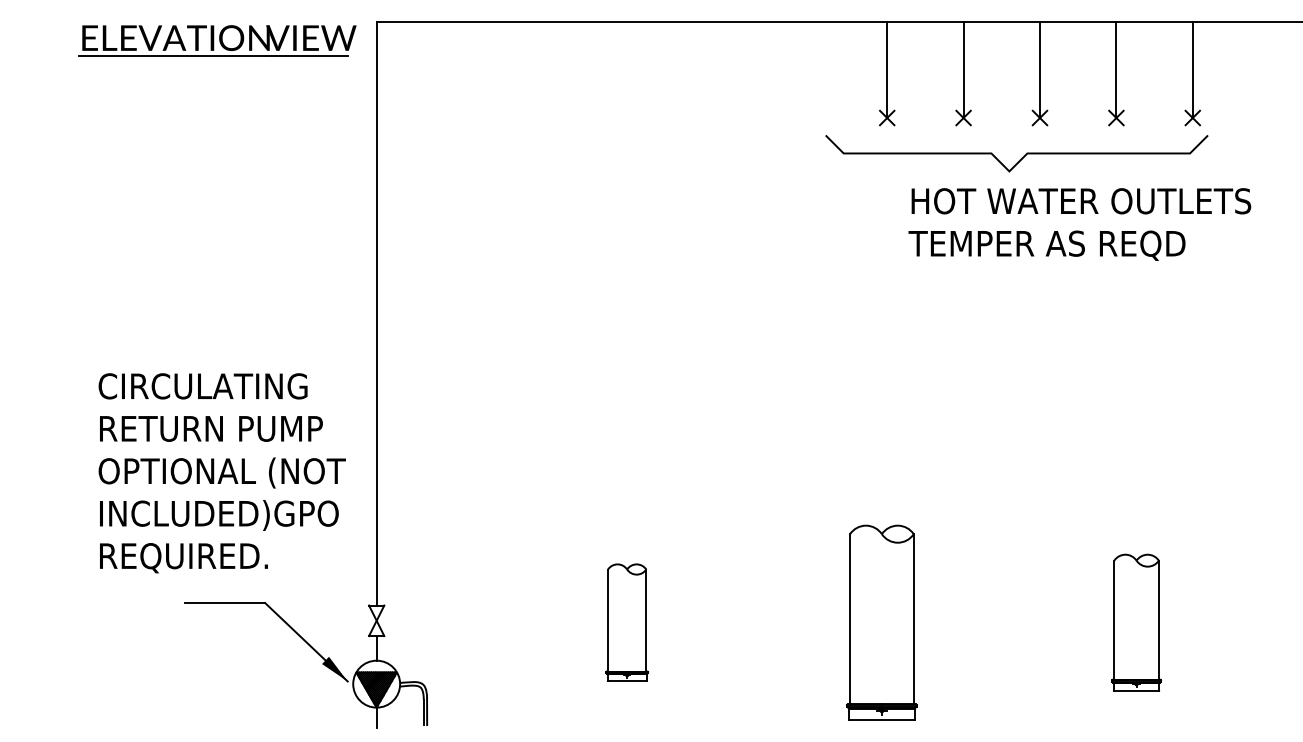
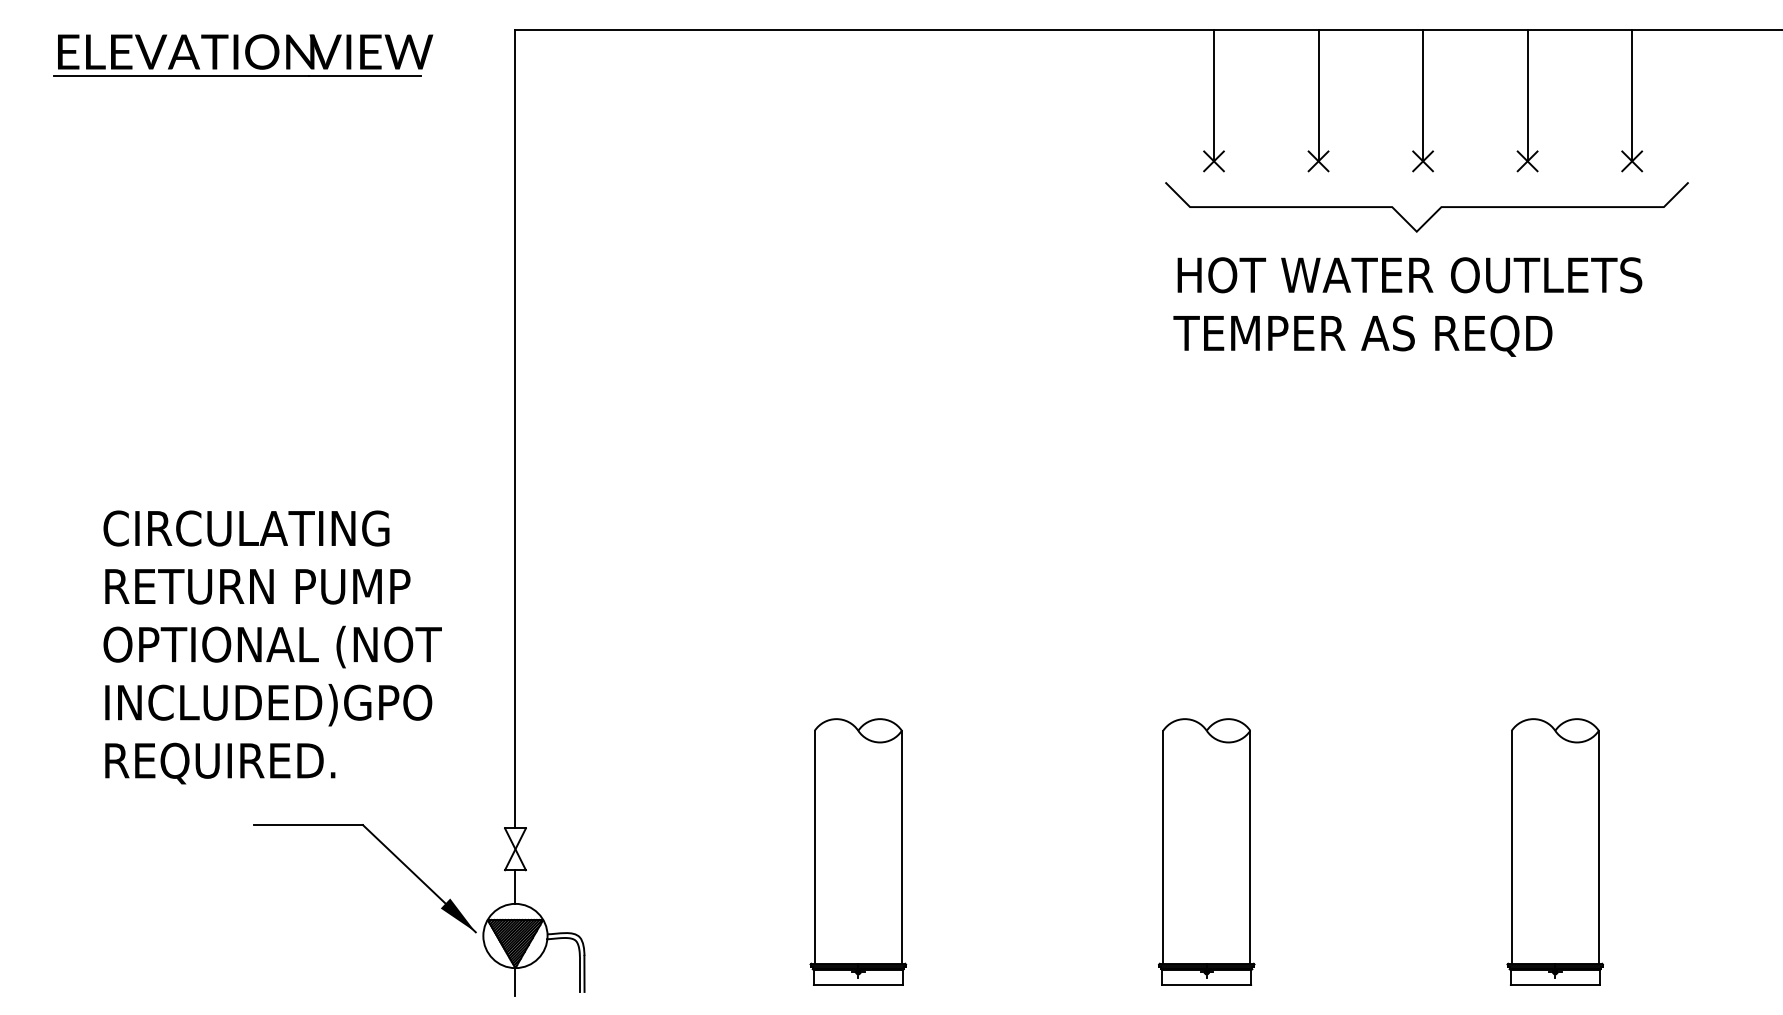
part: (217, 40) -> (242, 55), moved
curve: (1021, 158) -> (1433, 213), moved
text: (1079, 224) -> (1407, 307), moved
text: (221, 473) -> (271, 647), moved
part: (626, 622) -> (857, 851), size x1.67
part: (1136, 622) -> (1555, 851), size x1.43

